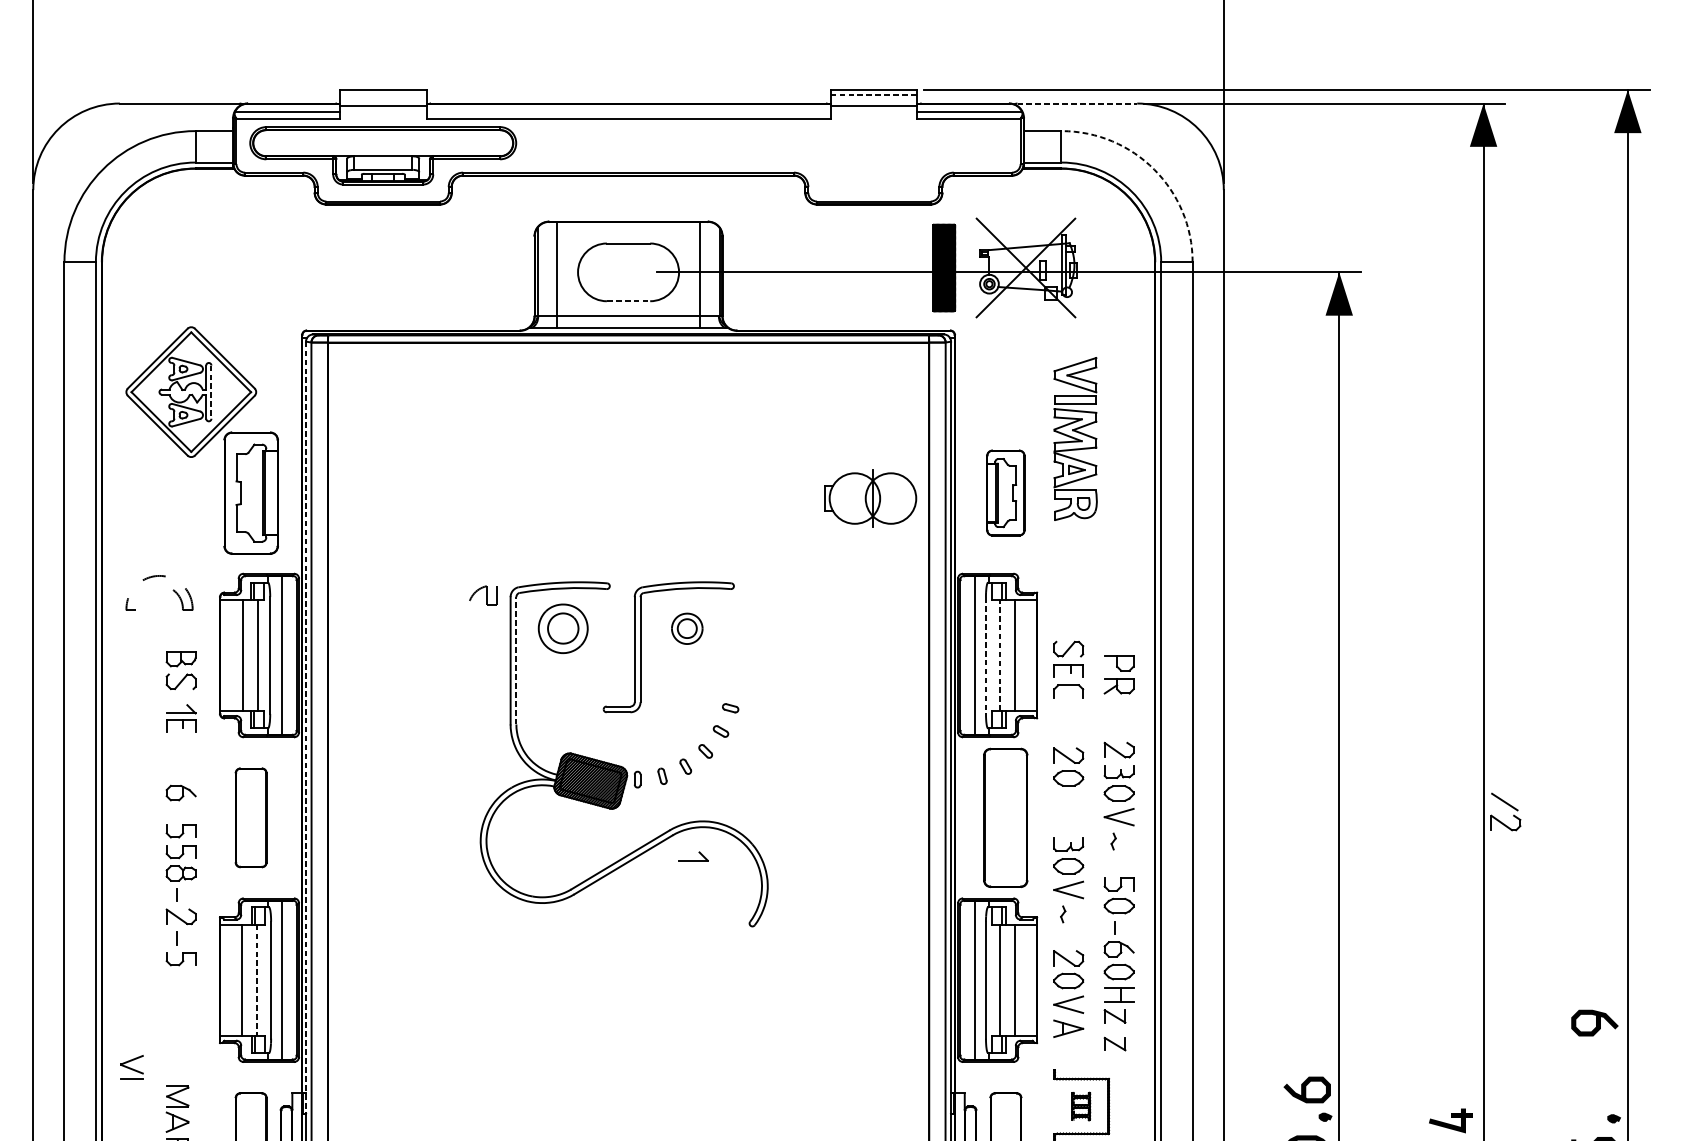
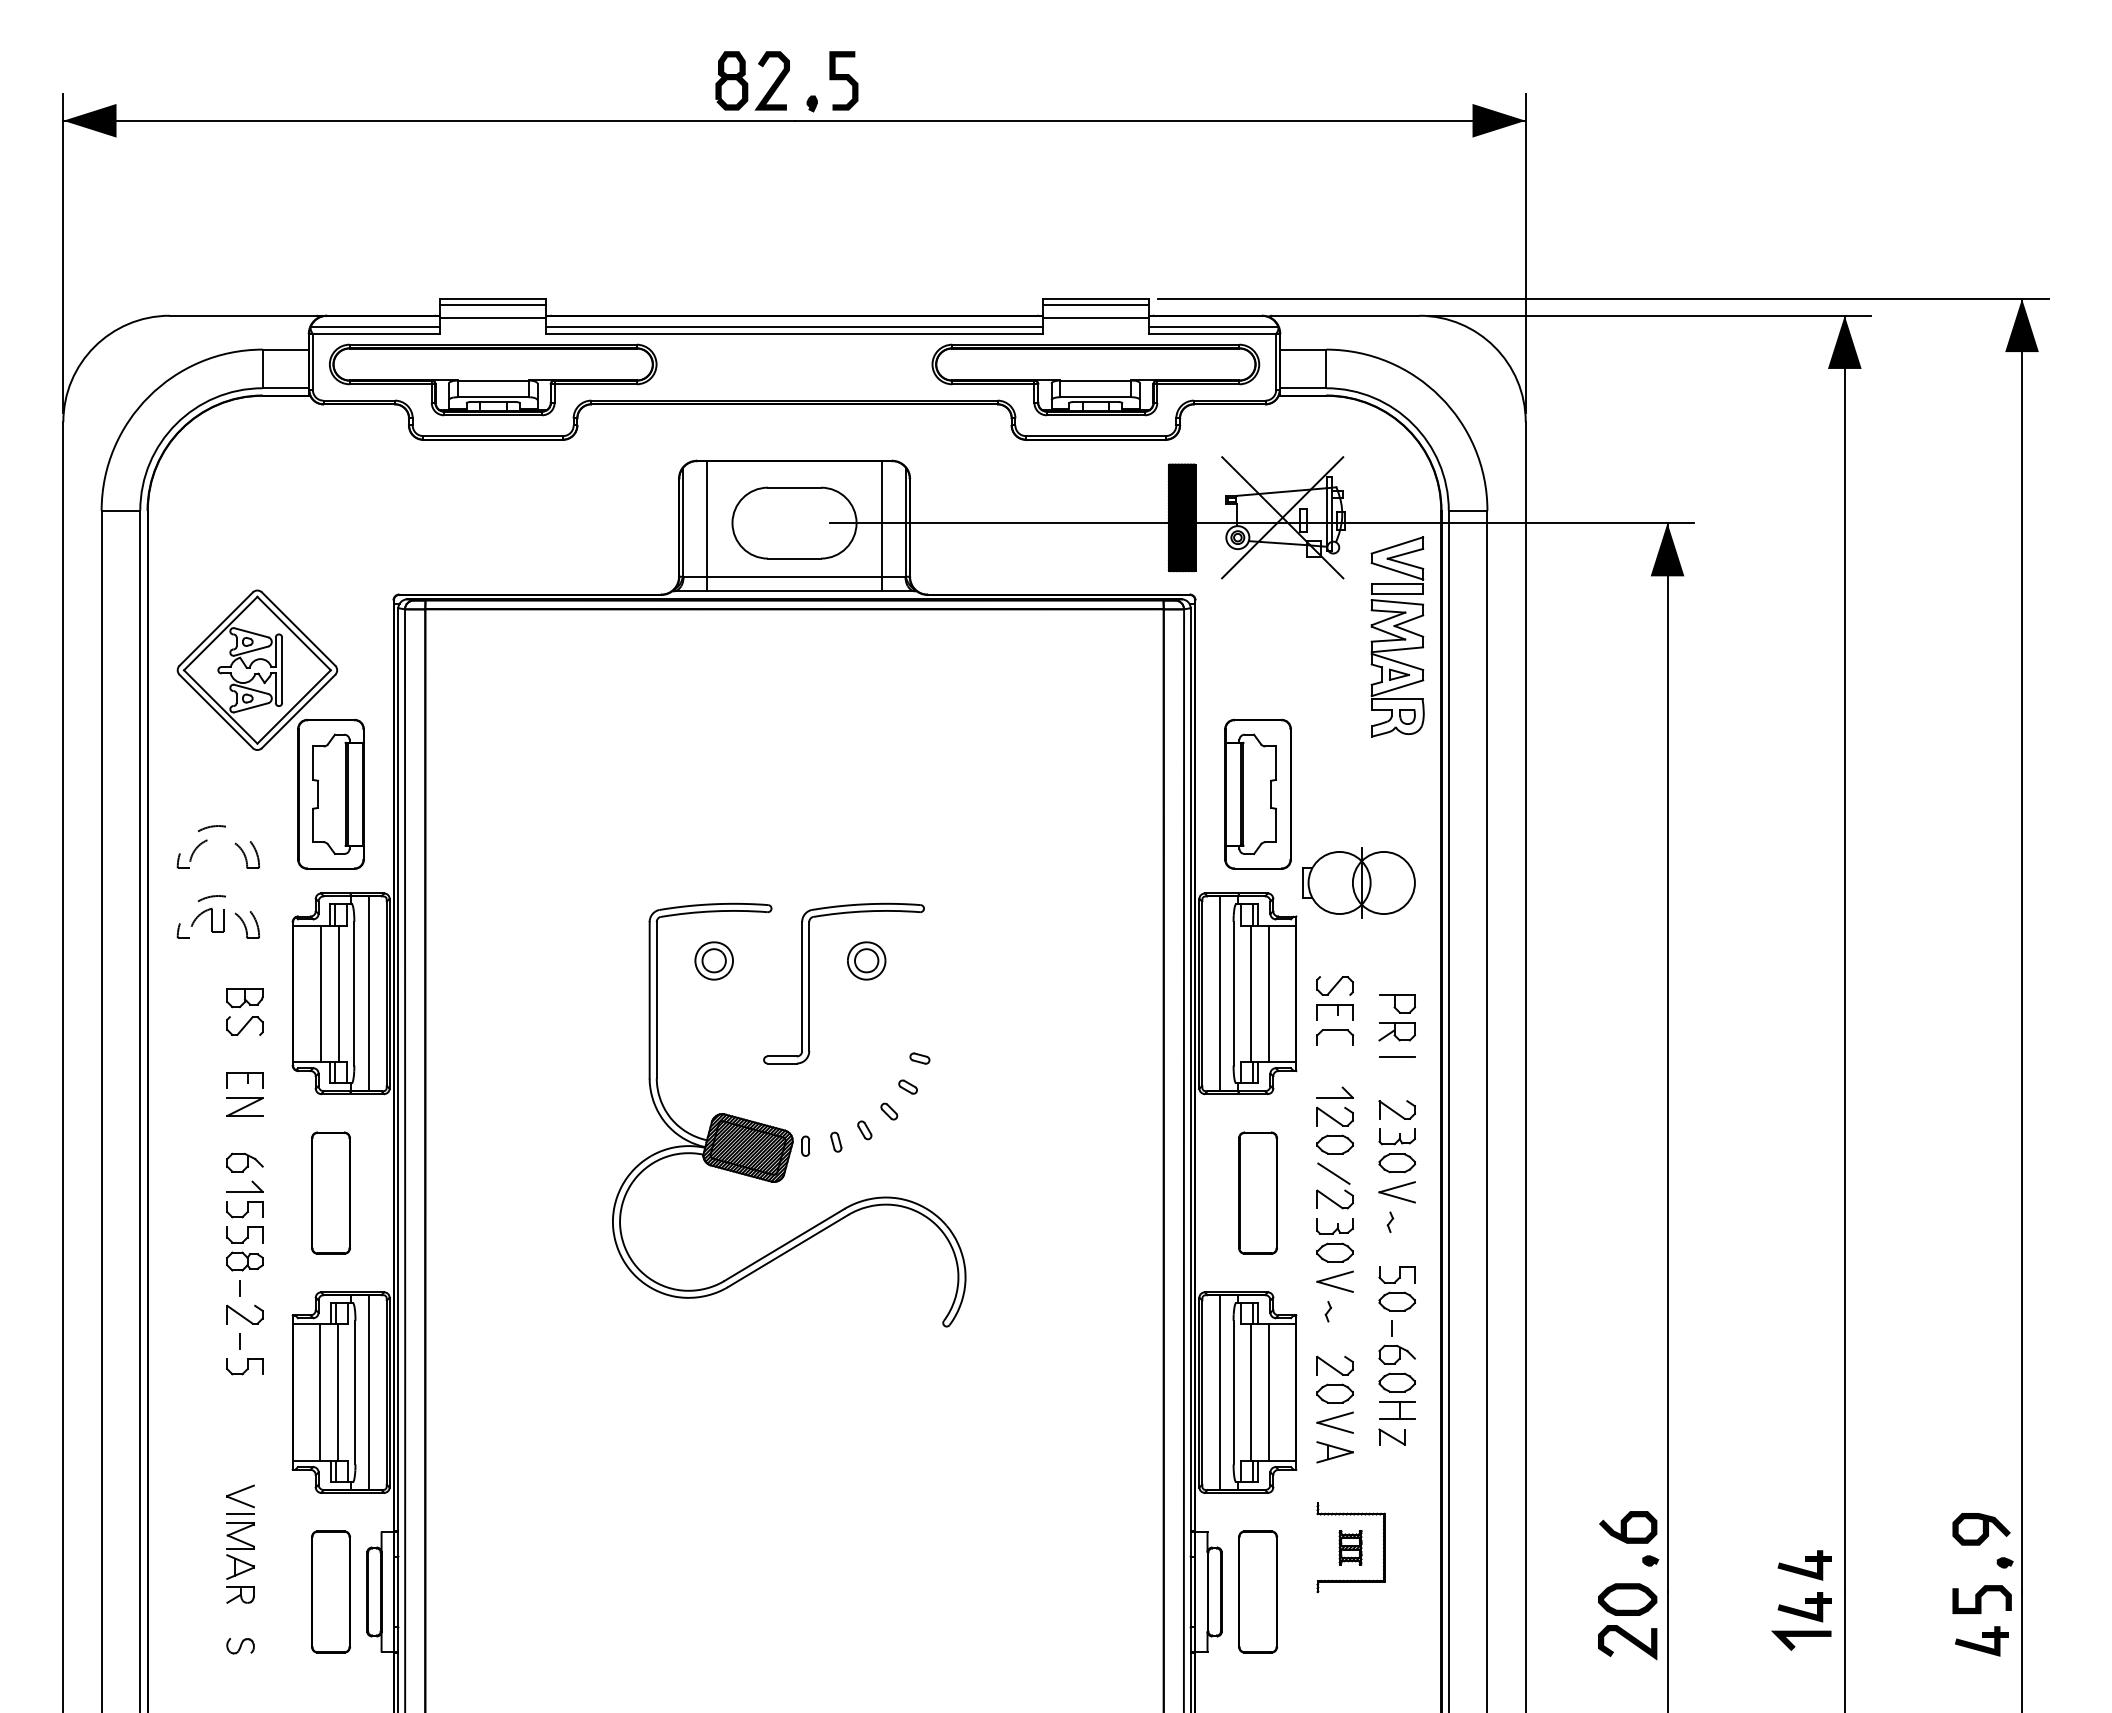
line: (383, 95) -> (493, 305), added
line: (874, 95) -> (1096, 305), dashed -> solid
line: (1077, 103) -> (1345, 315), dashed -> solid
line: (628, 112) -> (794, 326), added
part: (873, 155) -> (1095, 379), added
arc: (1154, 169) -> (1440, 396), dashed -> solid
line: (628, 301) -> (794, 558), dashed -> solid
line: (211, 392) -> (282, 670), dashed -> solid
part: (1075, 438) -> (1397, 636), moved
part: (1005, 492) -> (1257, 793), size x1.43
part: (870, 498) -> (1358, 882), moved
part: (150, 531) -> (207, 841), added
part: (482, 595) -> (207, 919), moved
part: (562, 628) -> (713, 960), size x0.62
line: (985, 655) -> (1233, 993), dashed -> solid
line: (1000, 655) -> (1251, 993), dashed -> solid
line: (516, 660) -> (656, 999), dashed -> solid
line: (1119, 706) -> (1397, 1056), added
part: (180, 709) -> (244, 1186), moved
line: (306, 727) -> (398, 1082), dashed -> solid
part: (180, 747) -> (244, 1106), added
part: (1510, 806) -> (1340, 1179), moved
part: (1006, 817) -> (1258, 1192), size x0.71
part: (692, 856) -> (1334, 1092), moved
line: (256, 980) -> (337, 1393), dashed -> solid
curve: (1595, 1023) -> (1982, 1529), moved
part: (1114, 1043) -> (1391, 1470), removed
part: (131, 1067) -> (240, 1499), moved

